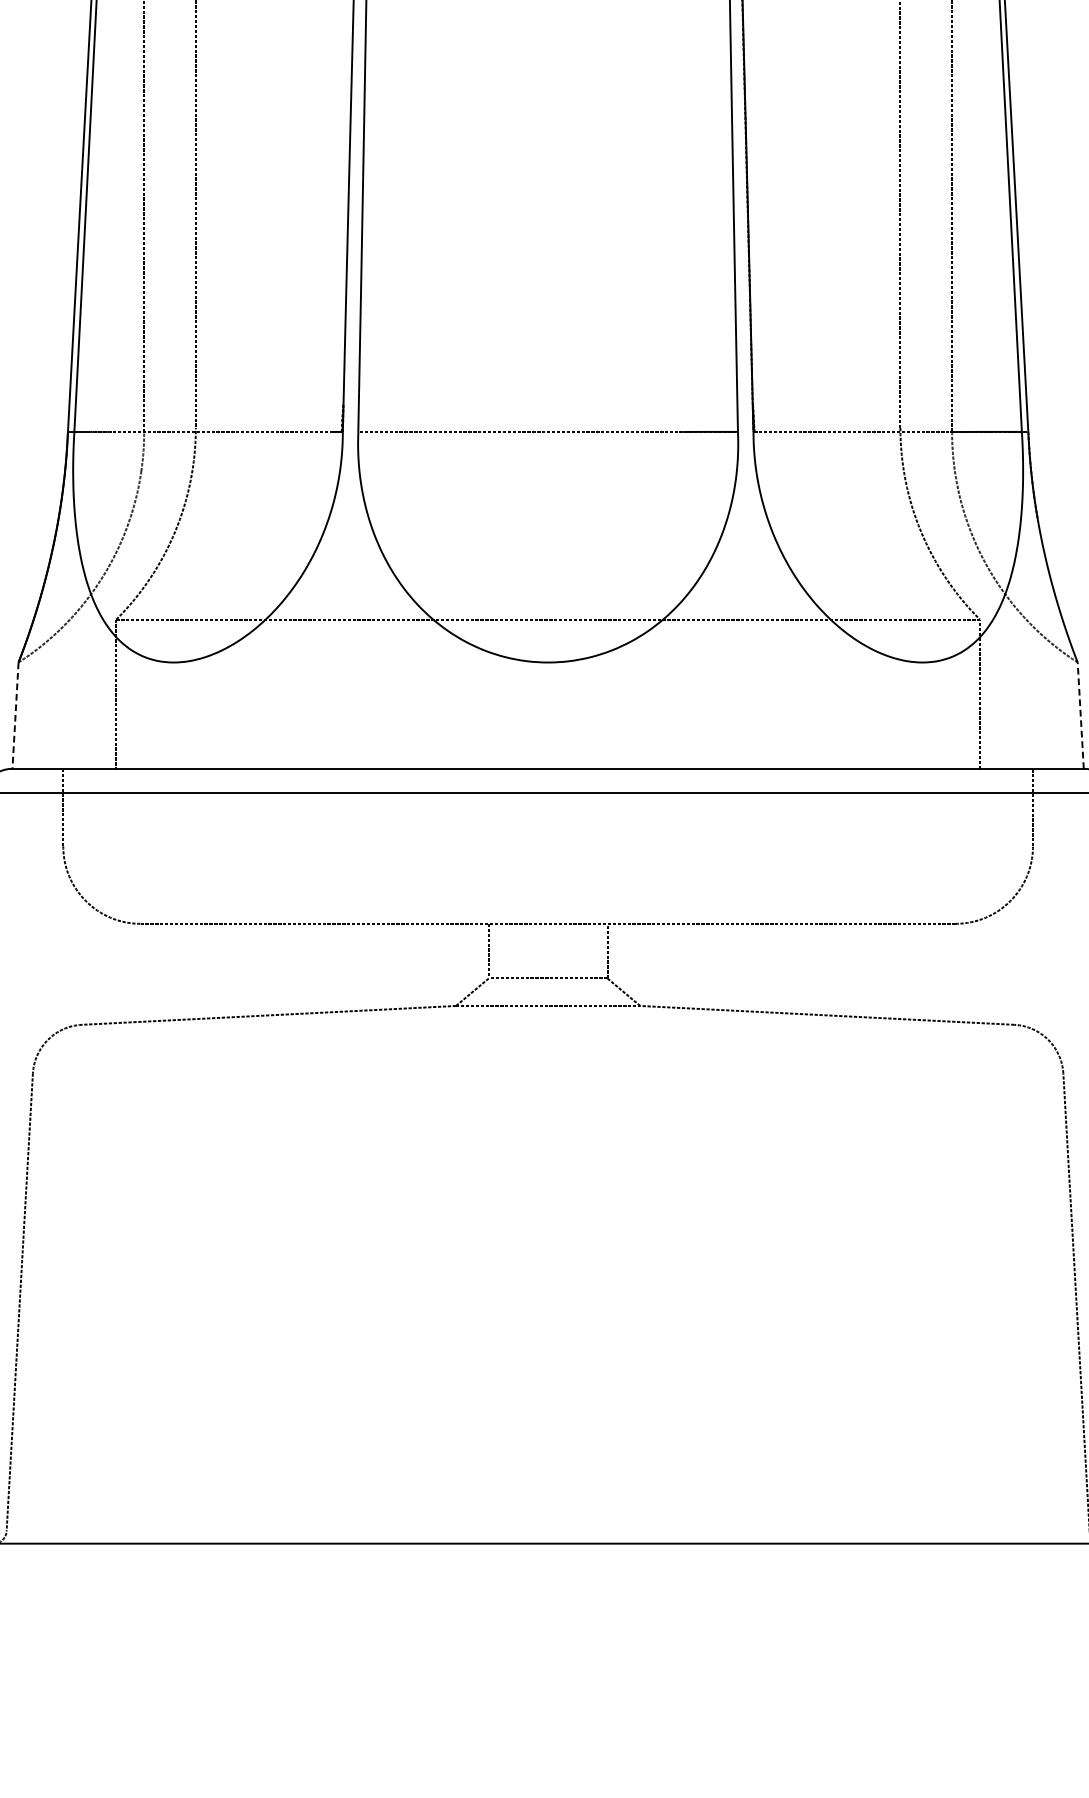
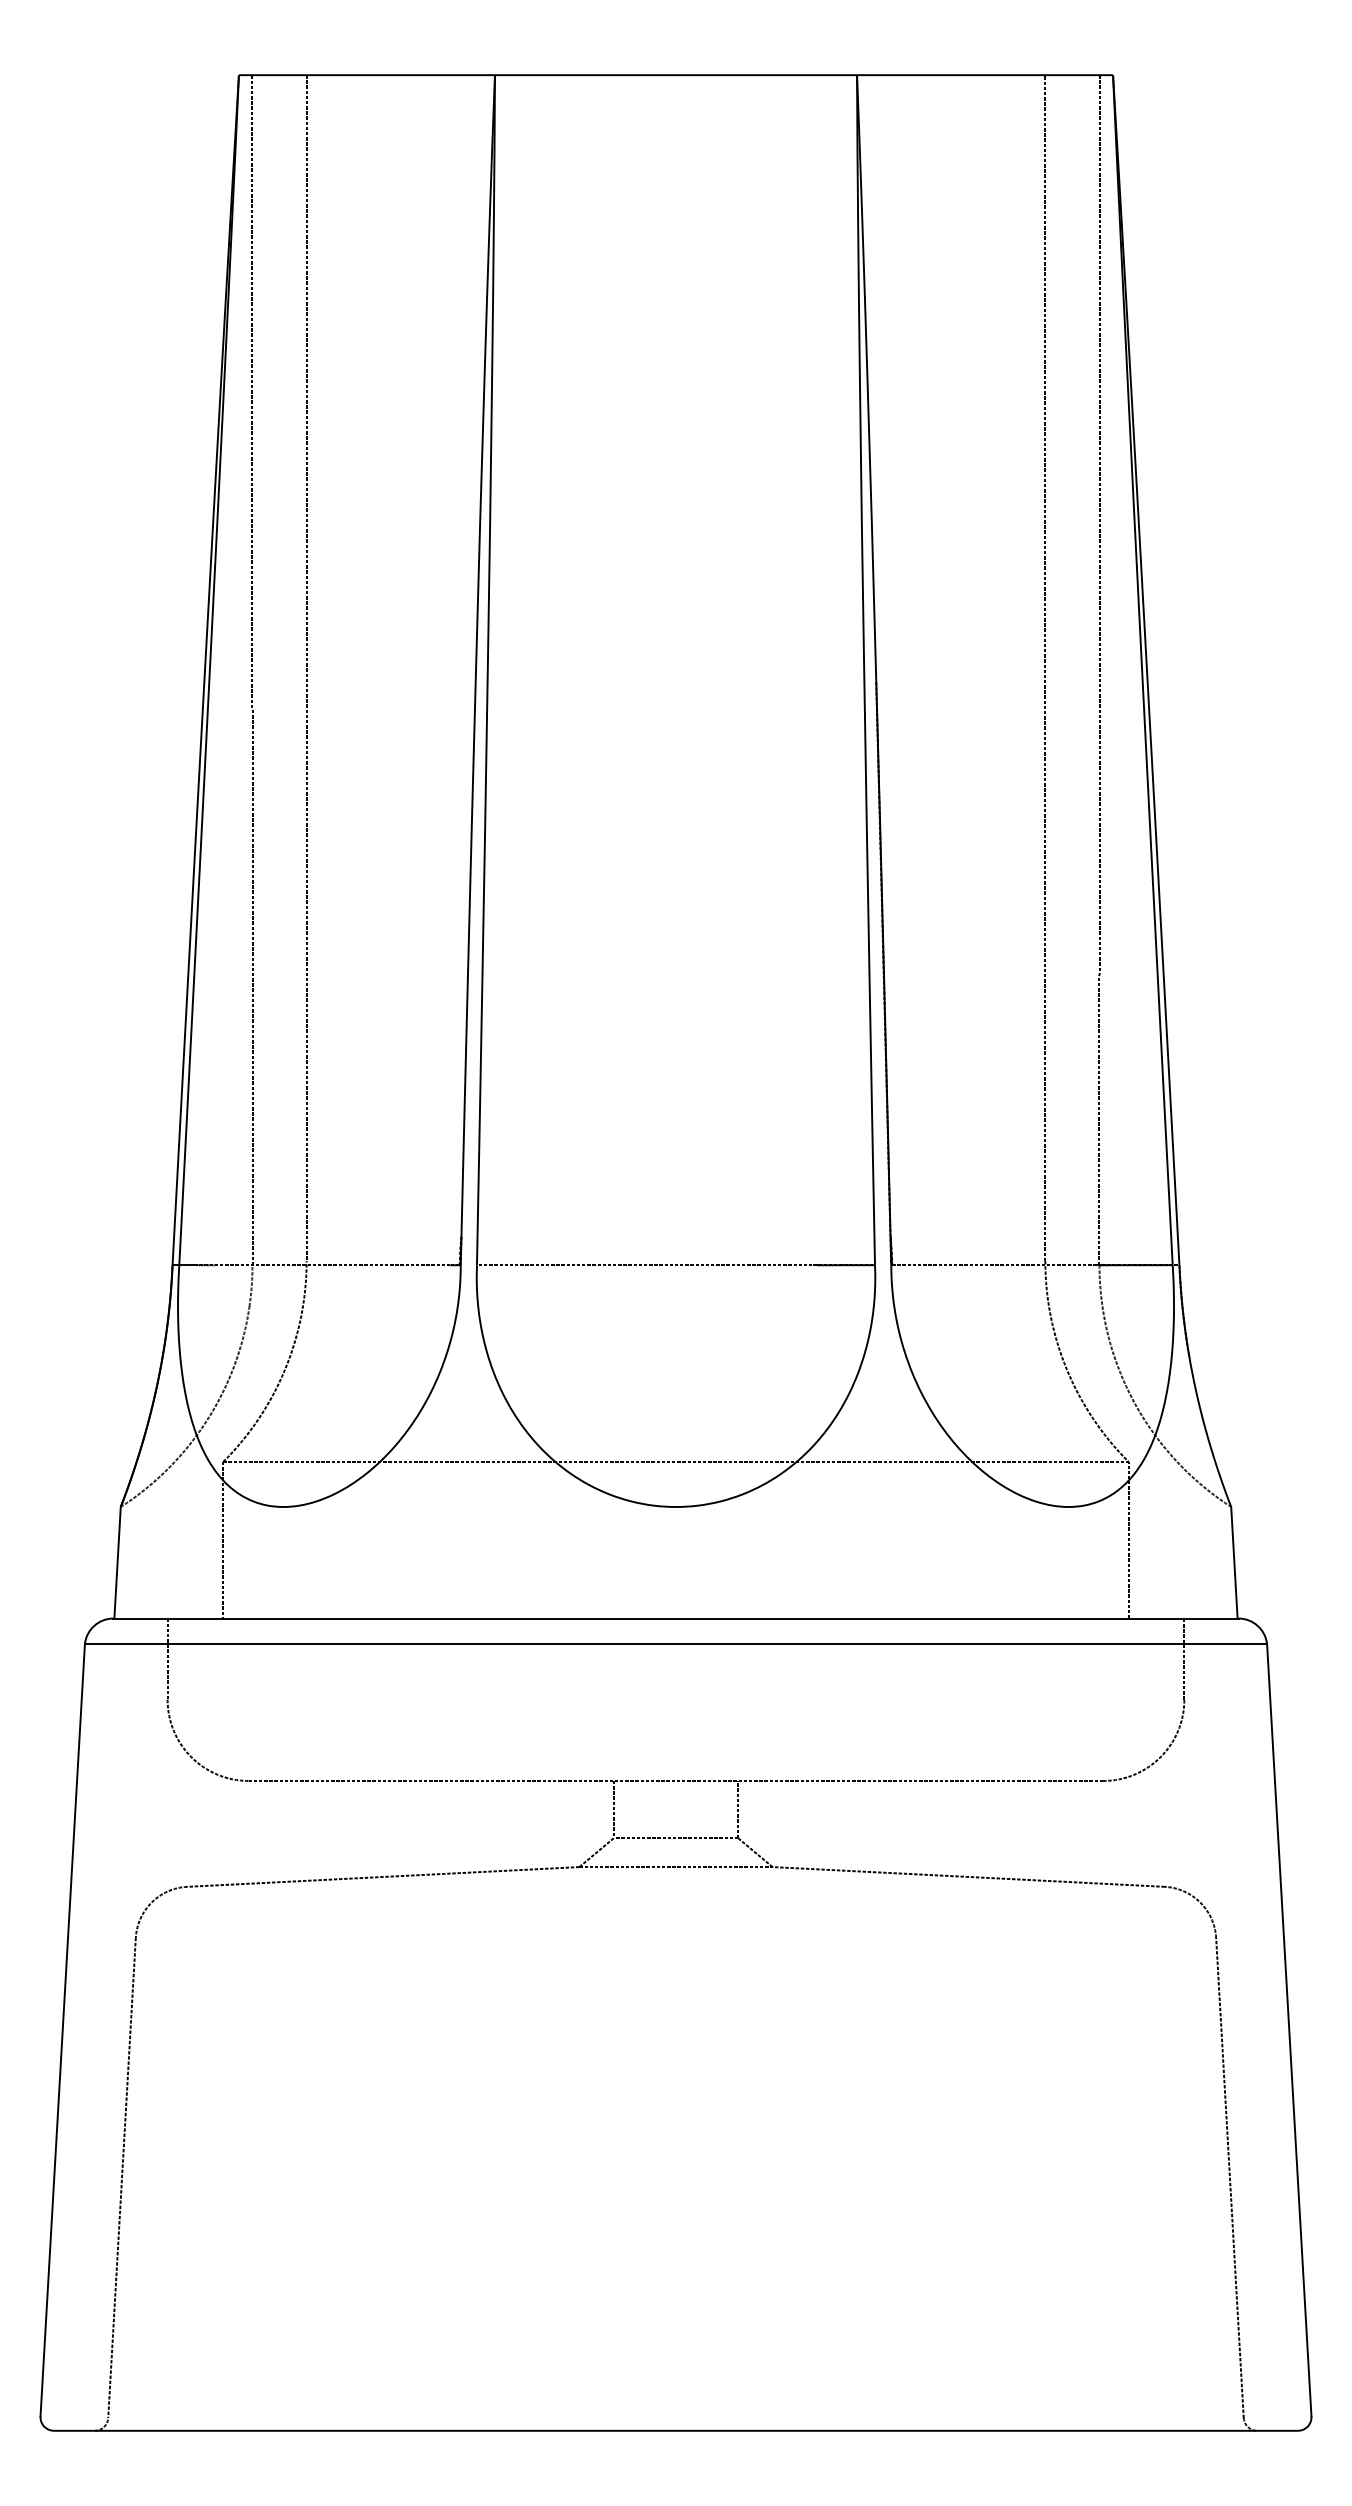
line: (15, 715) -> (117, 1562), dashed -> solid
line: (1080, 715) -> (1234, 1562), dashed -> solid

